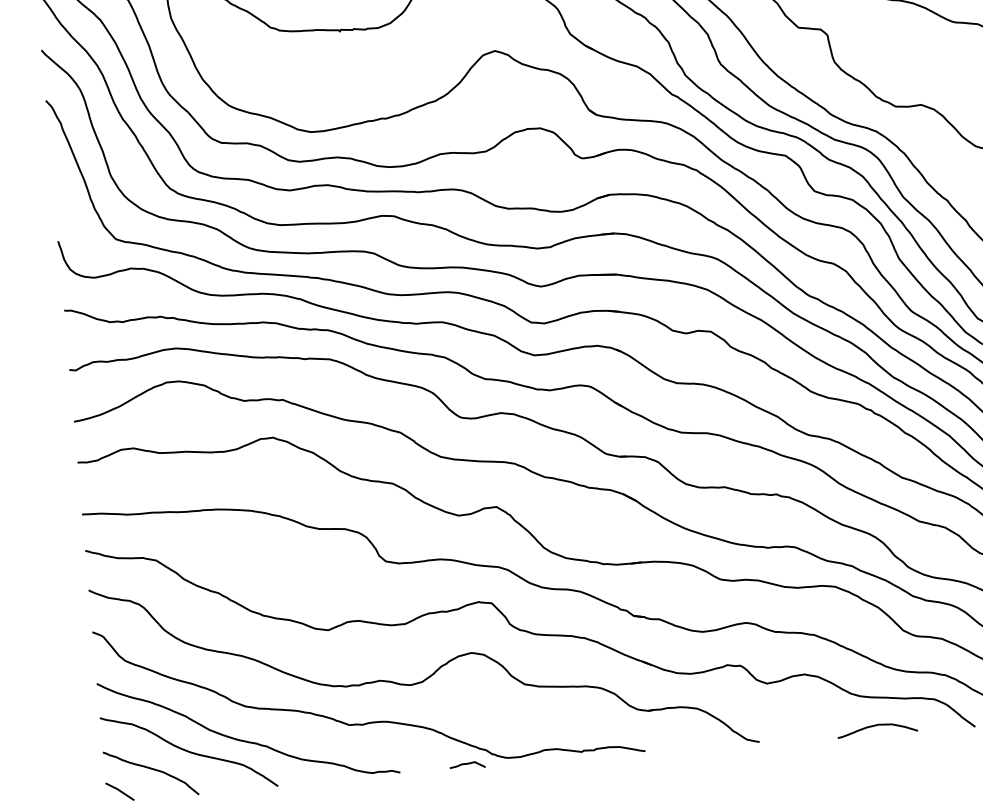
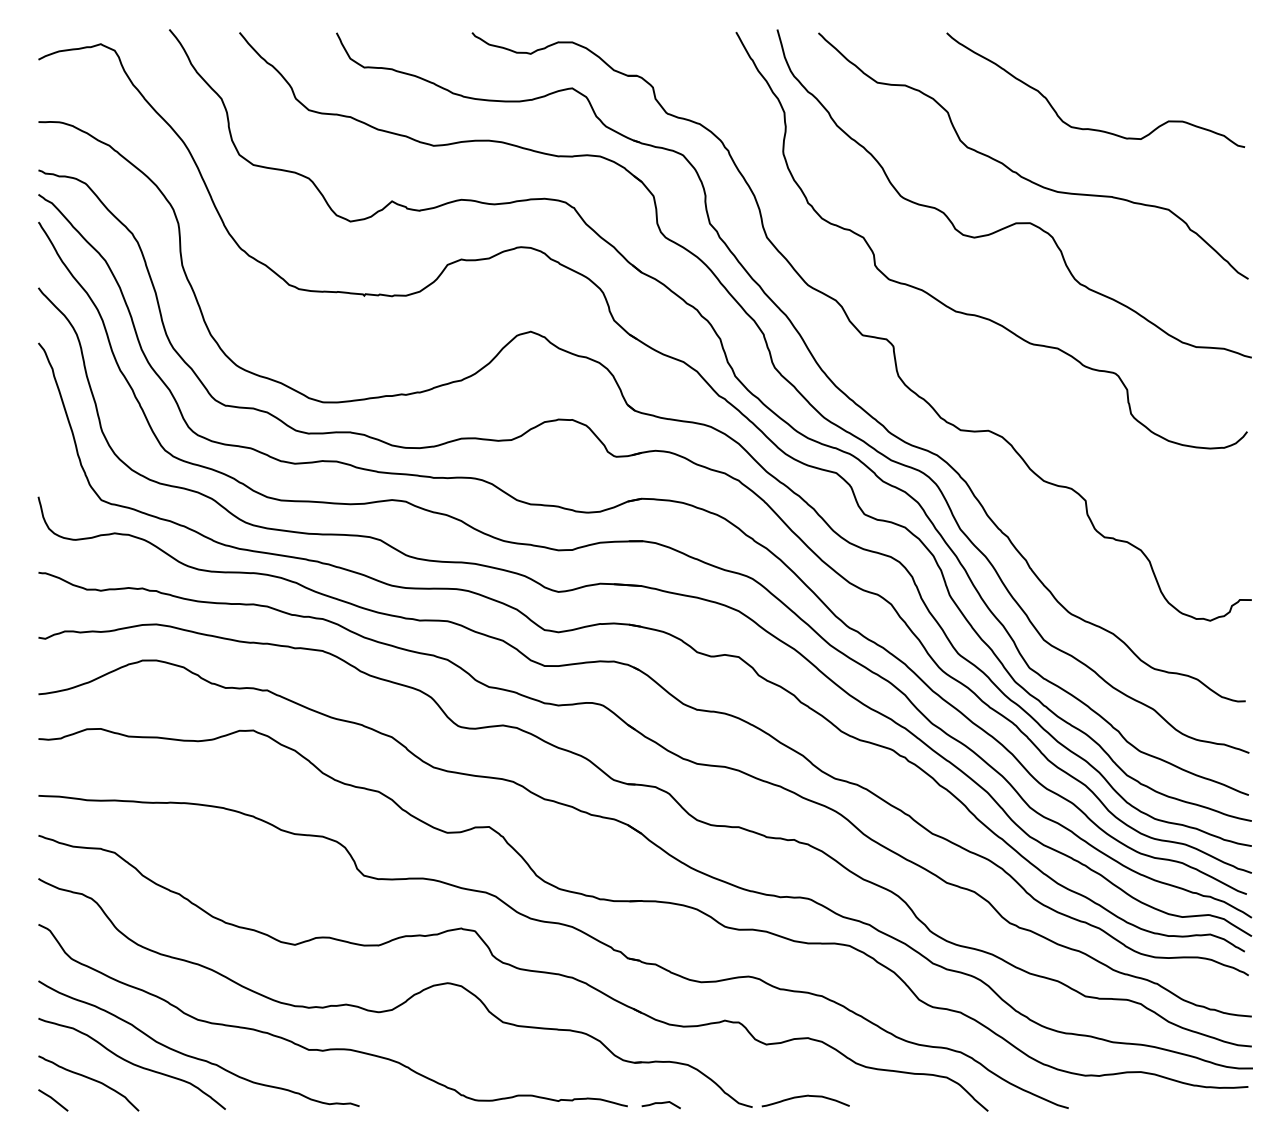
curve: (876, 726) -> (804, 1097), moved
curve: (466, 764) -> (660, 1103), moved

